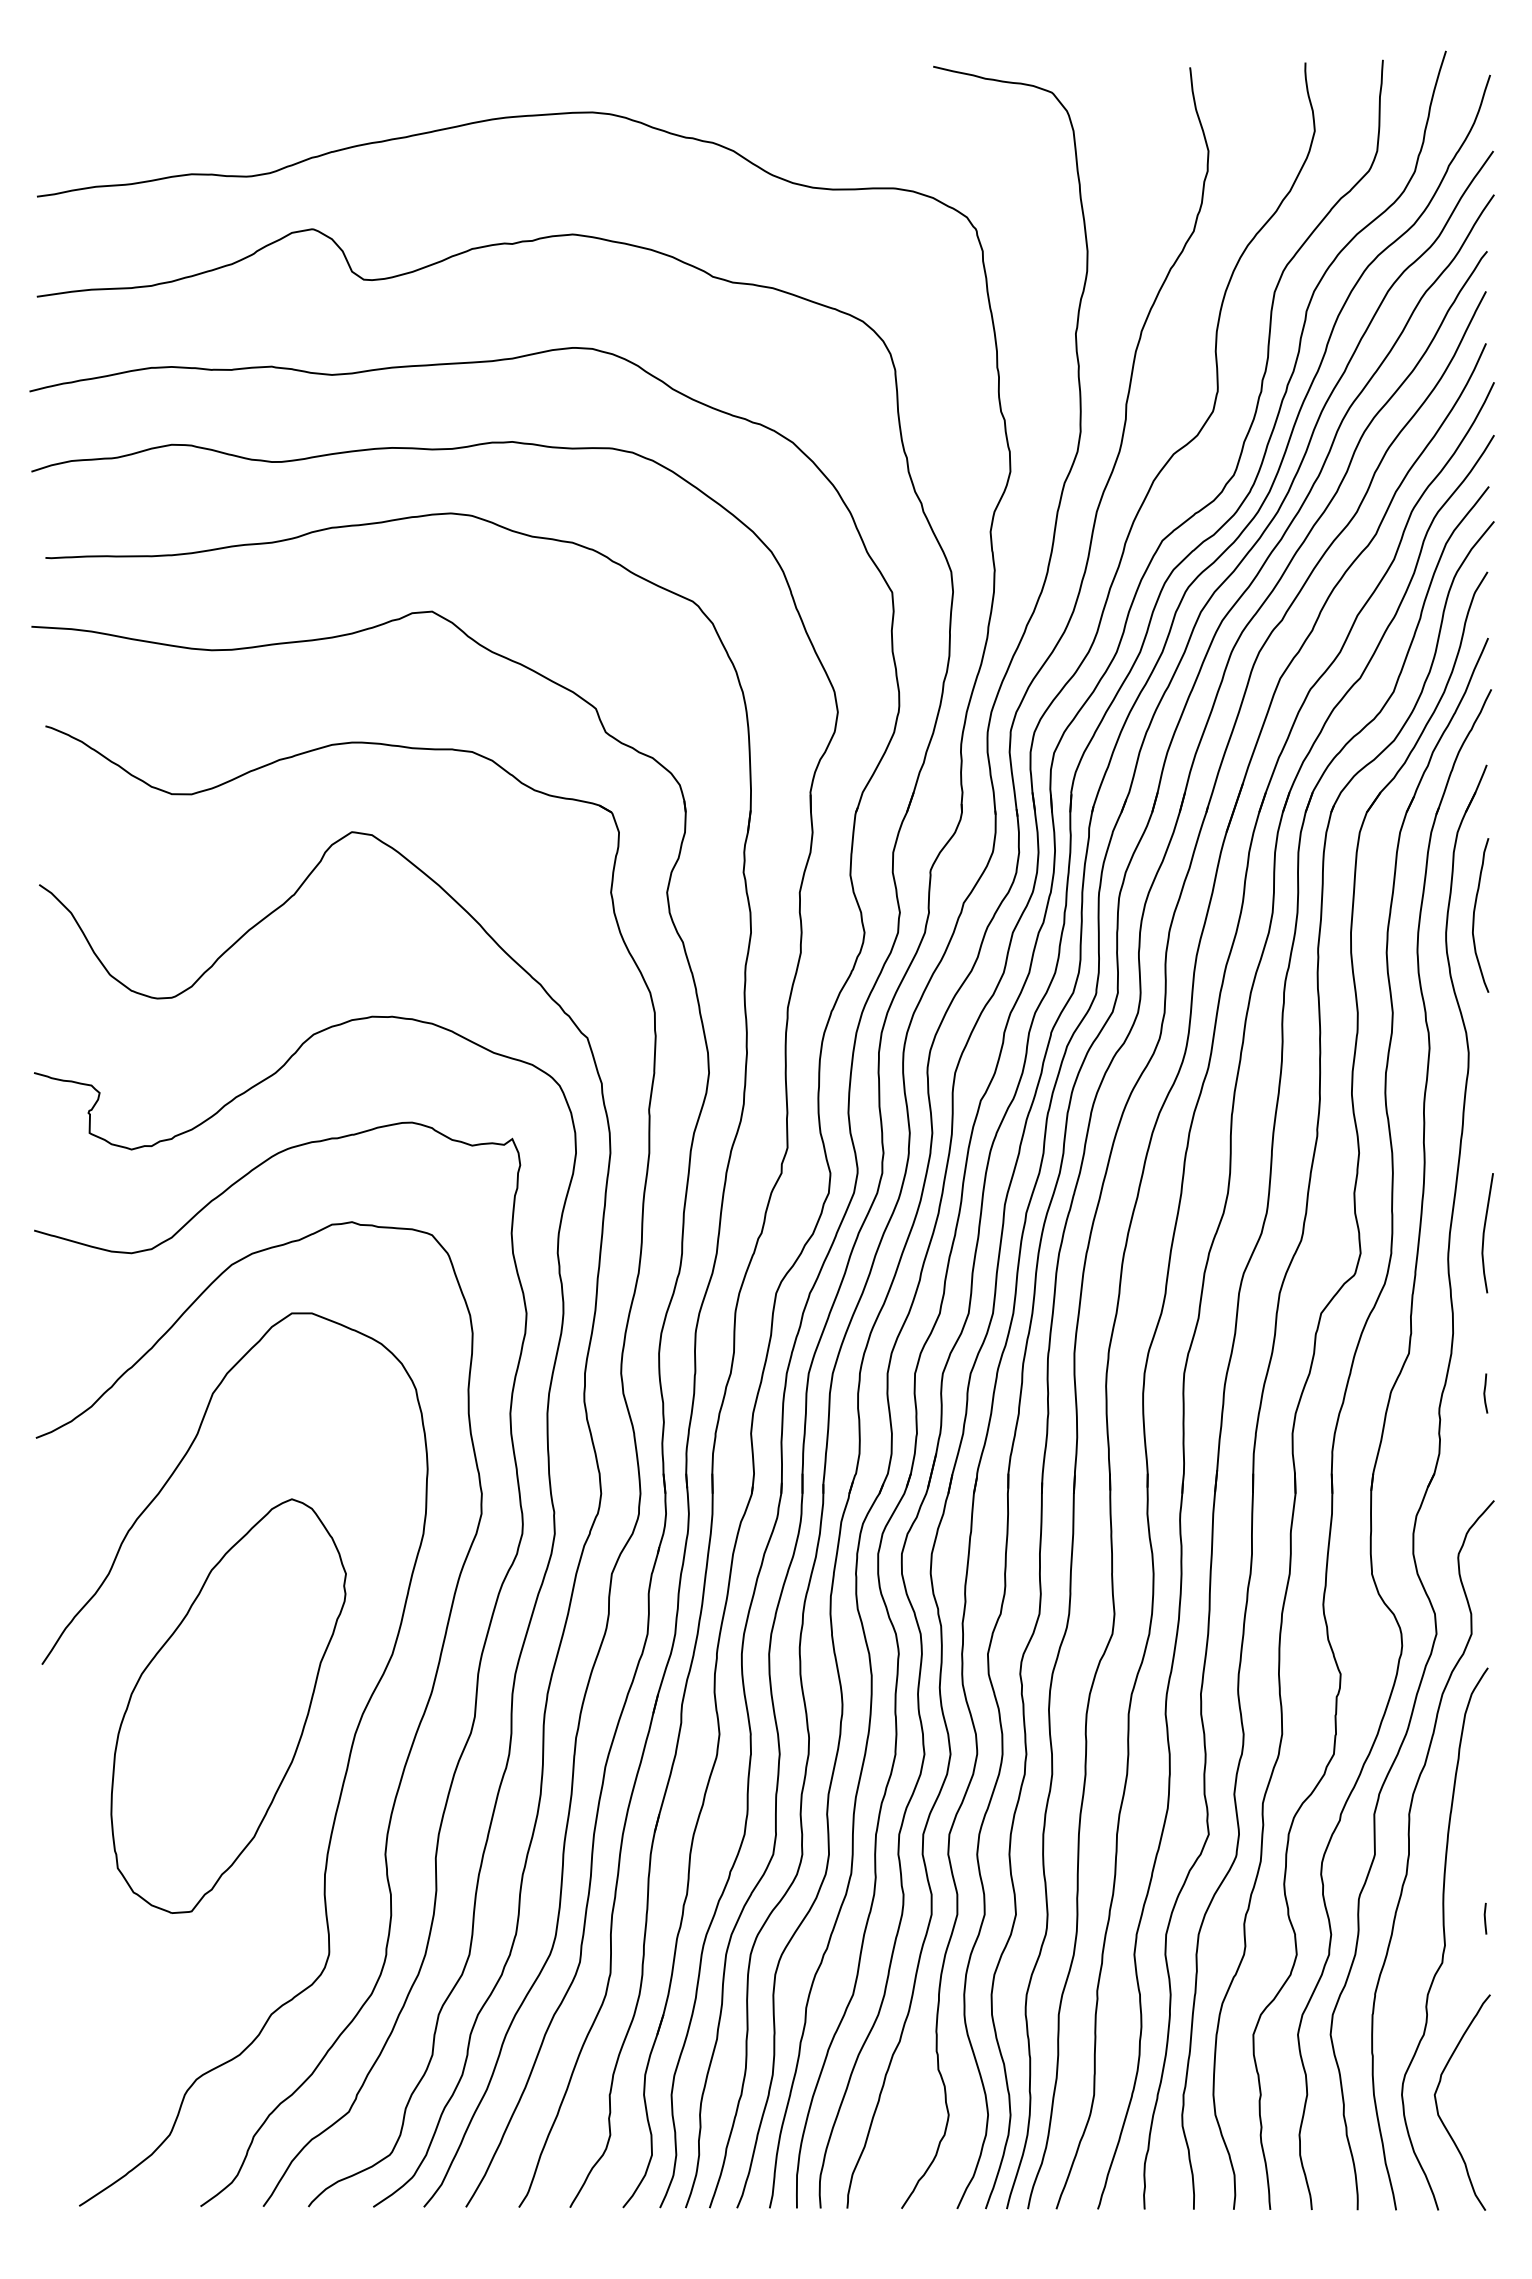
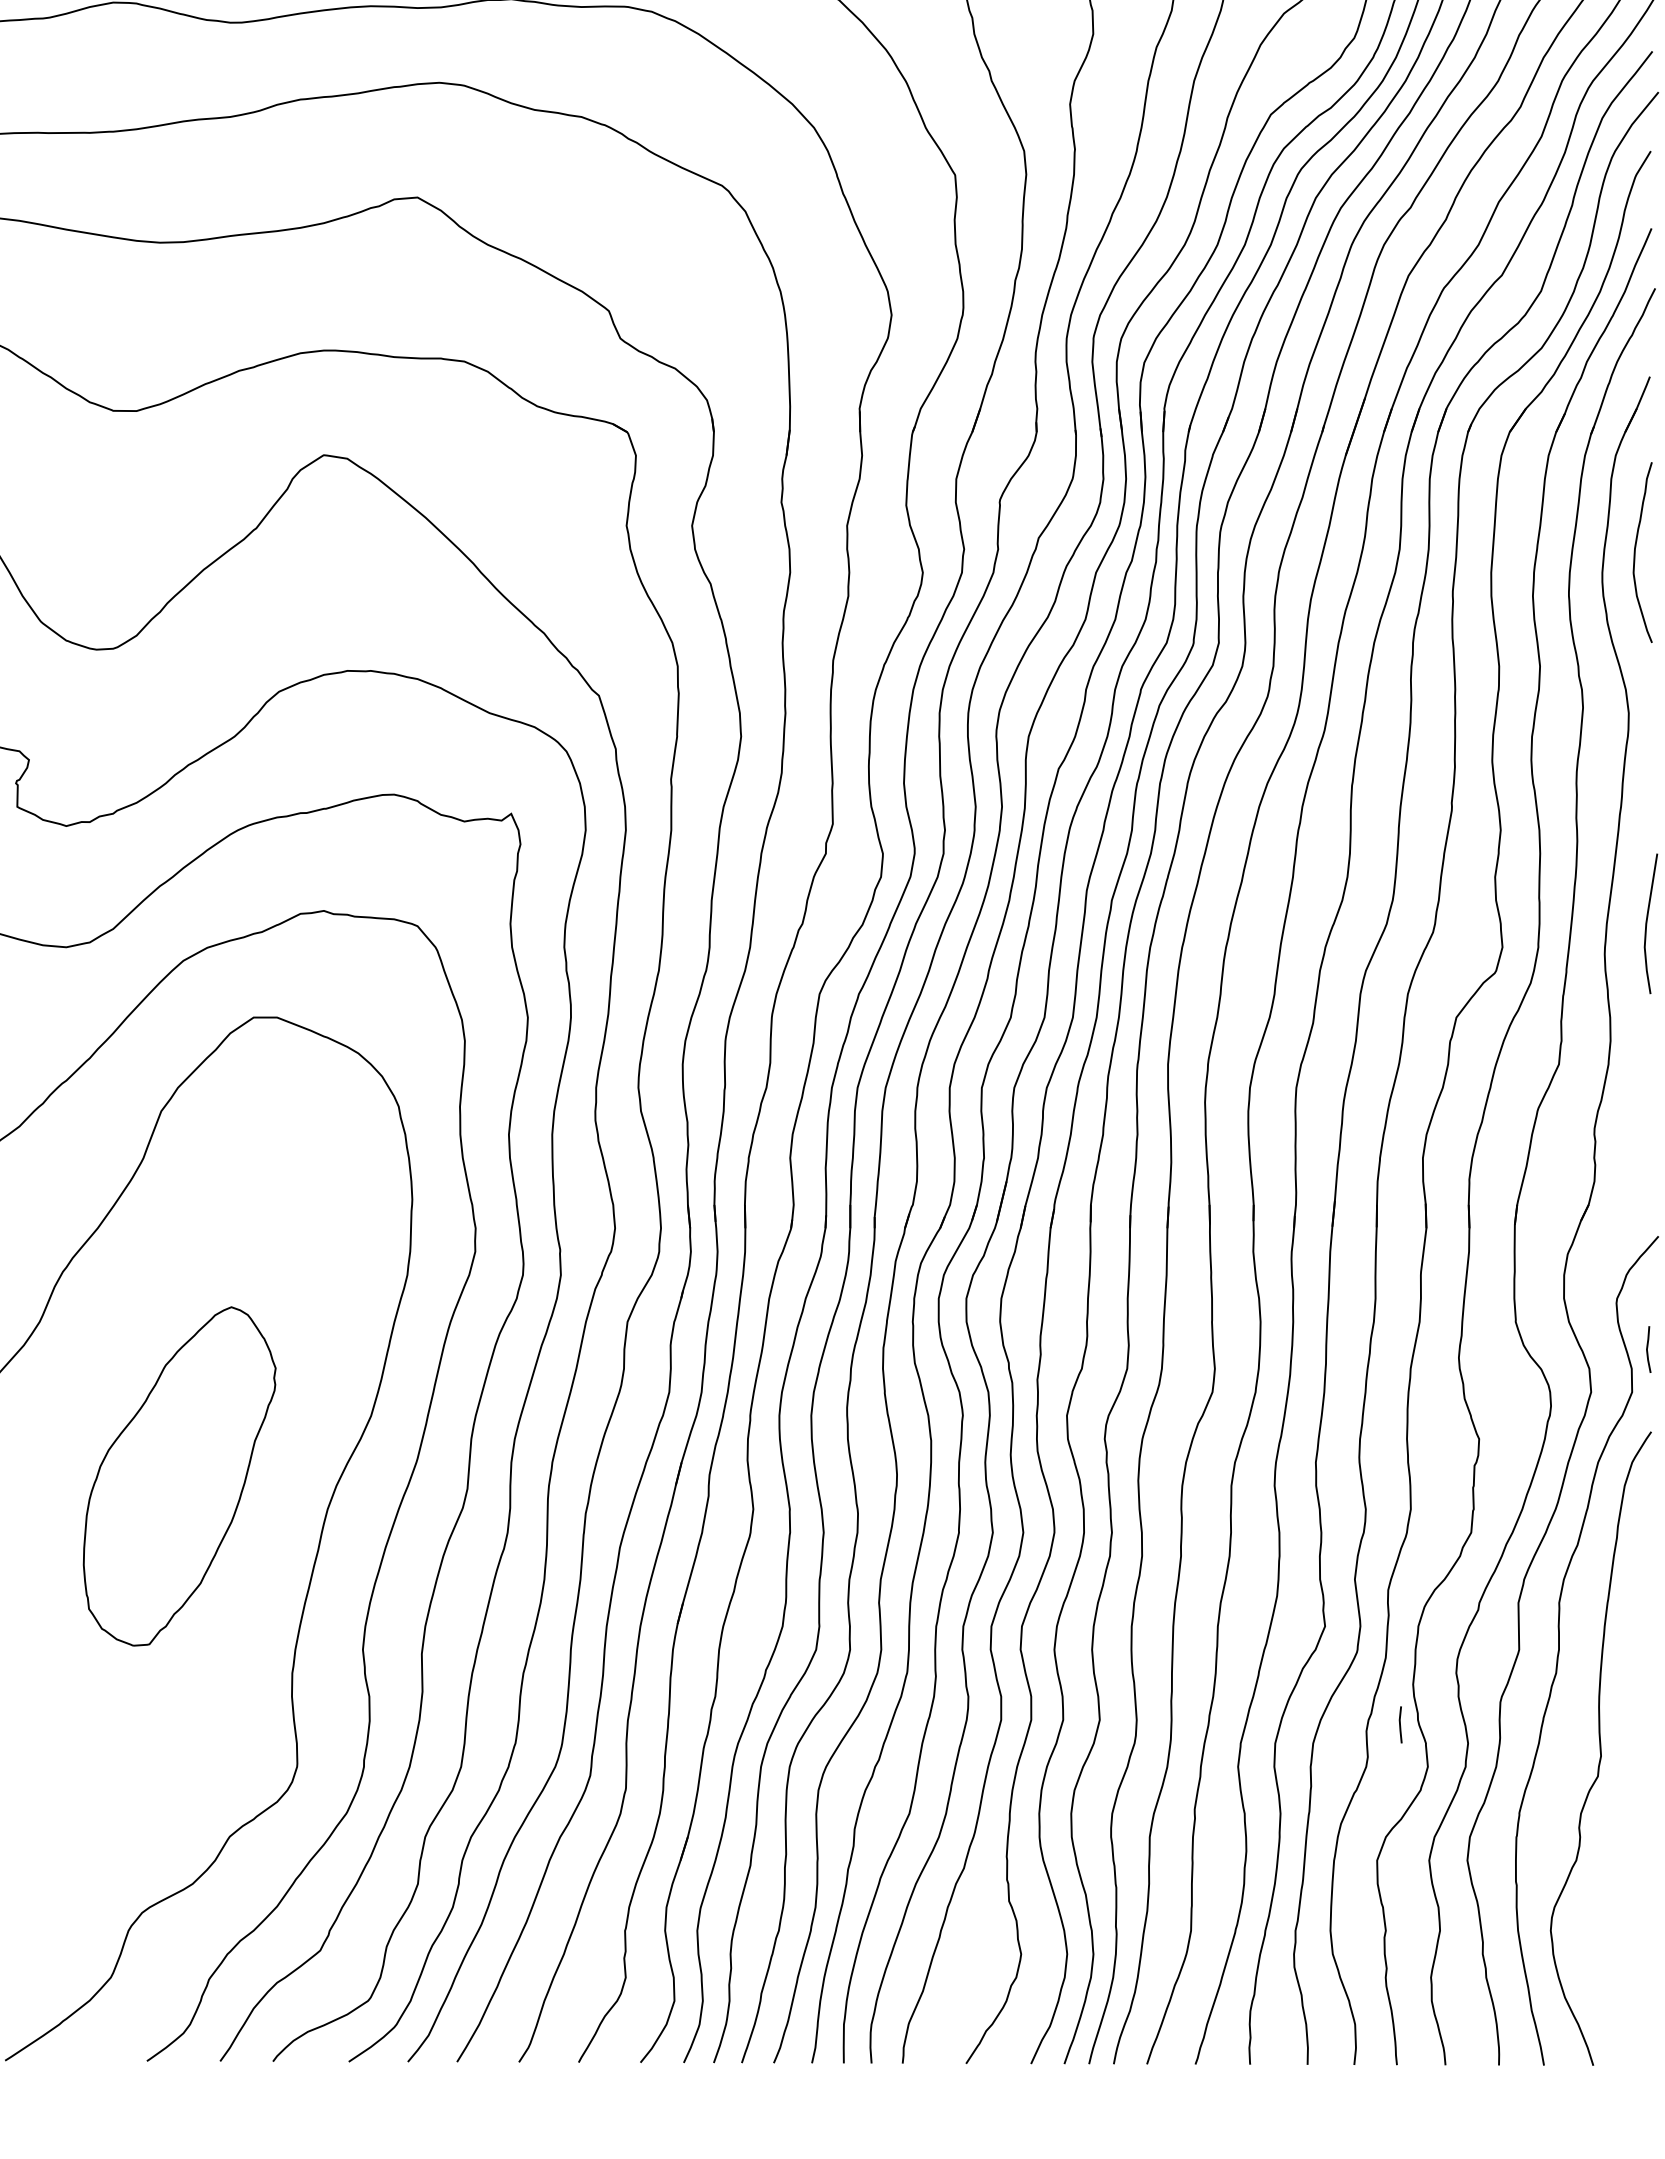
line: (1485, 1393) -> (1648, 1349), moved
part: (228, 1705) -> (179, 1475), size x0.7
line: (1485, 1918) -> (1400, 1724), moved
curve: (1437, 2103) -> (1592, 1940), removed

